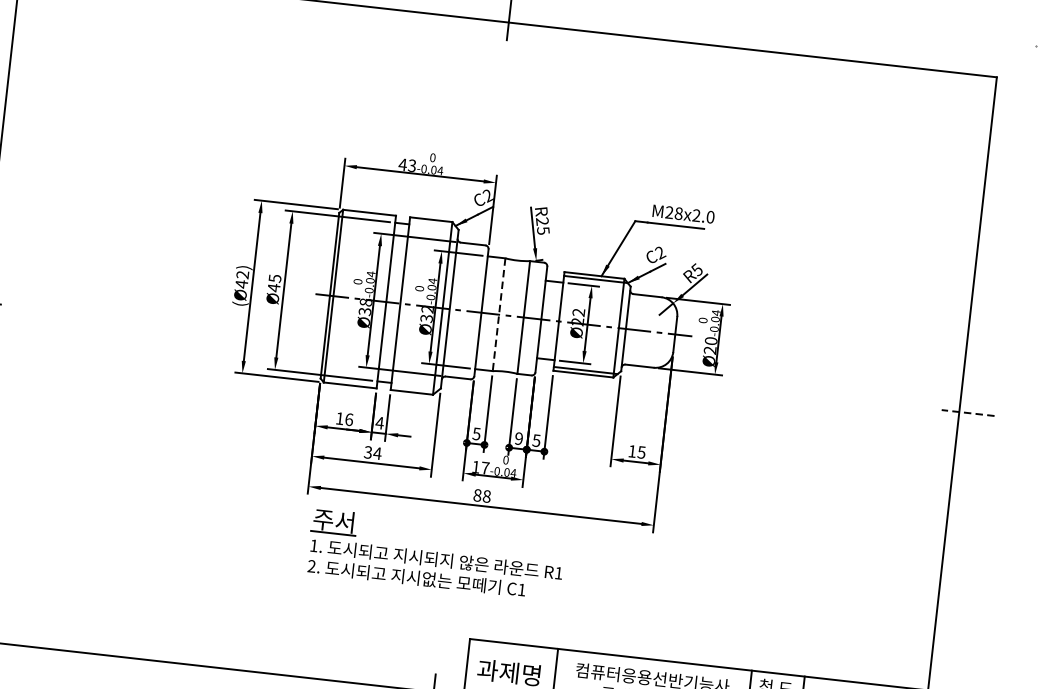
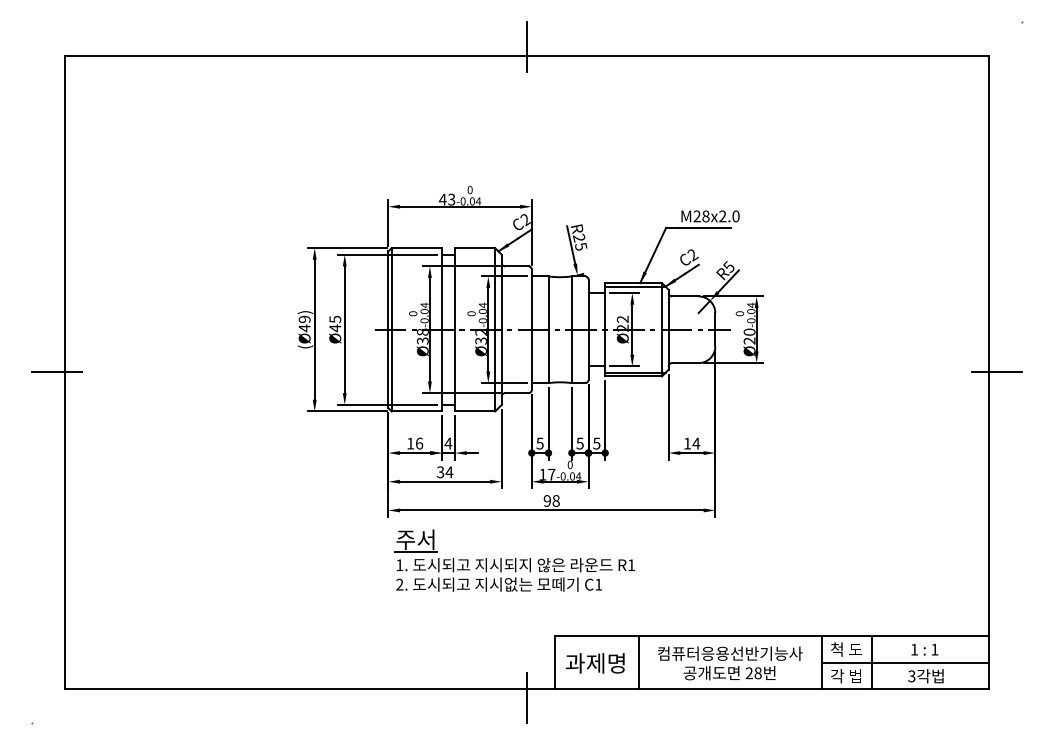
text: (242, 274) -> (304, 319), (Ø42) -> (Ø49)
line: (498, 315) -> (548, 330), dashed -> solid
line: (967, 412) -> (996, 372), dashed -> solid
text: (518, 438) -> (579, 443), 9 -> 5
text: (641, 452) -> (696, 443), 15 -> 14
text: (476, 494) -> (546, 500), 88 -> 98

